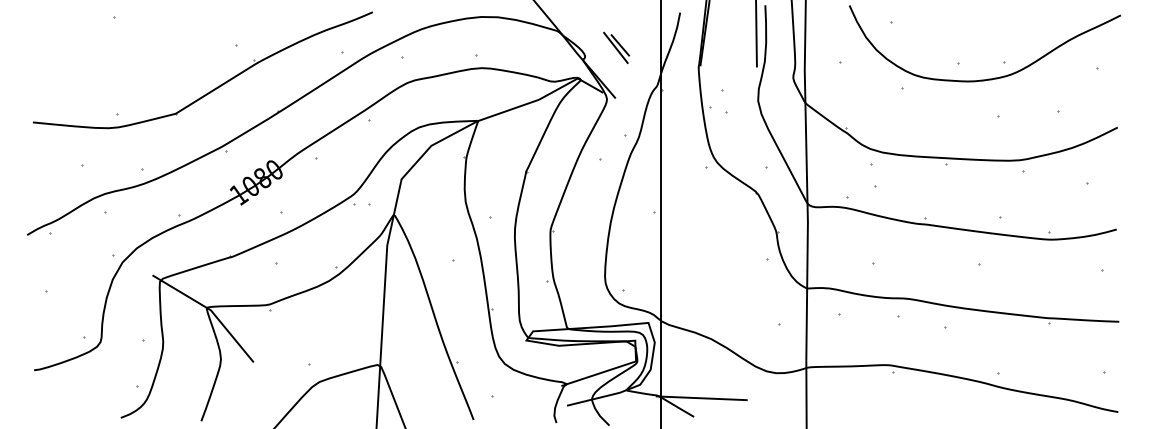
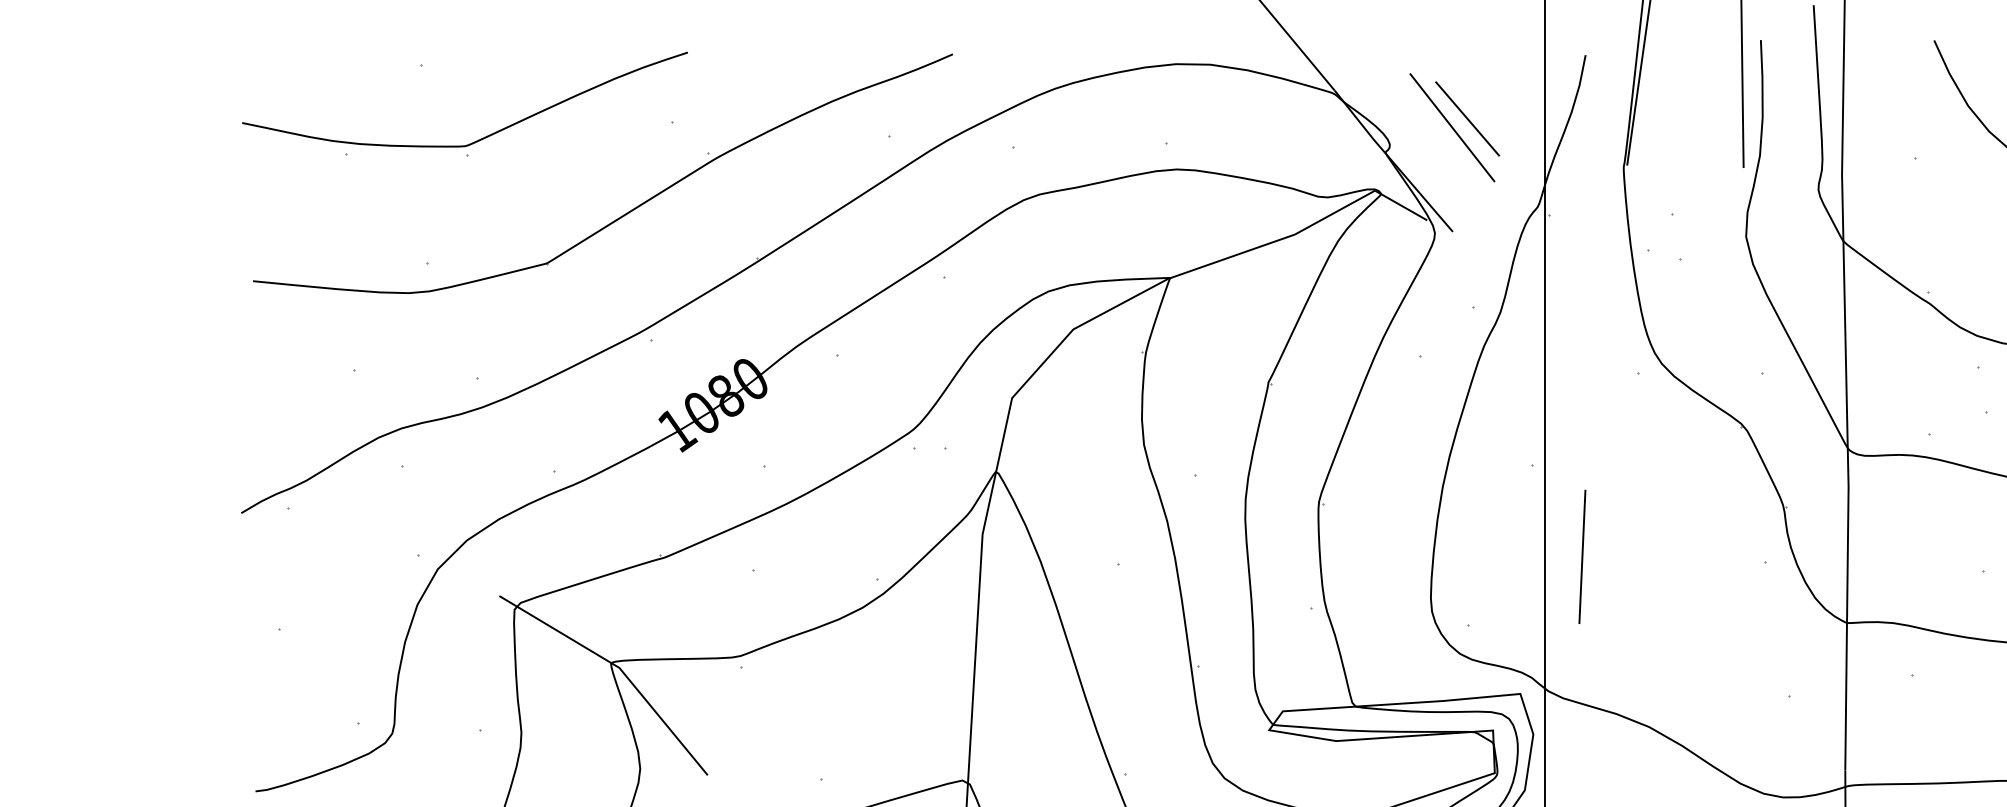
part: (616, 47) -> (1454, 126), size x1.67
part: (143, 52) -> (480, 137), added
line: (678, 255) -> (1582, 555), added

